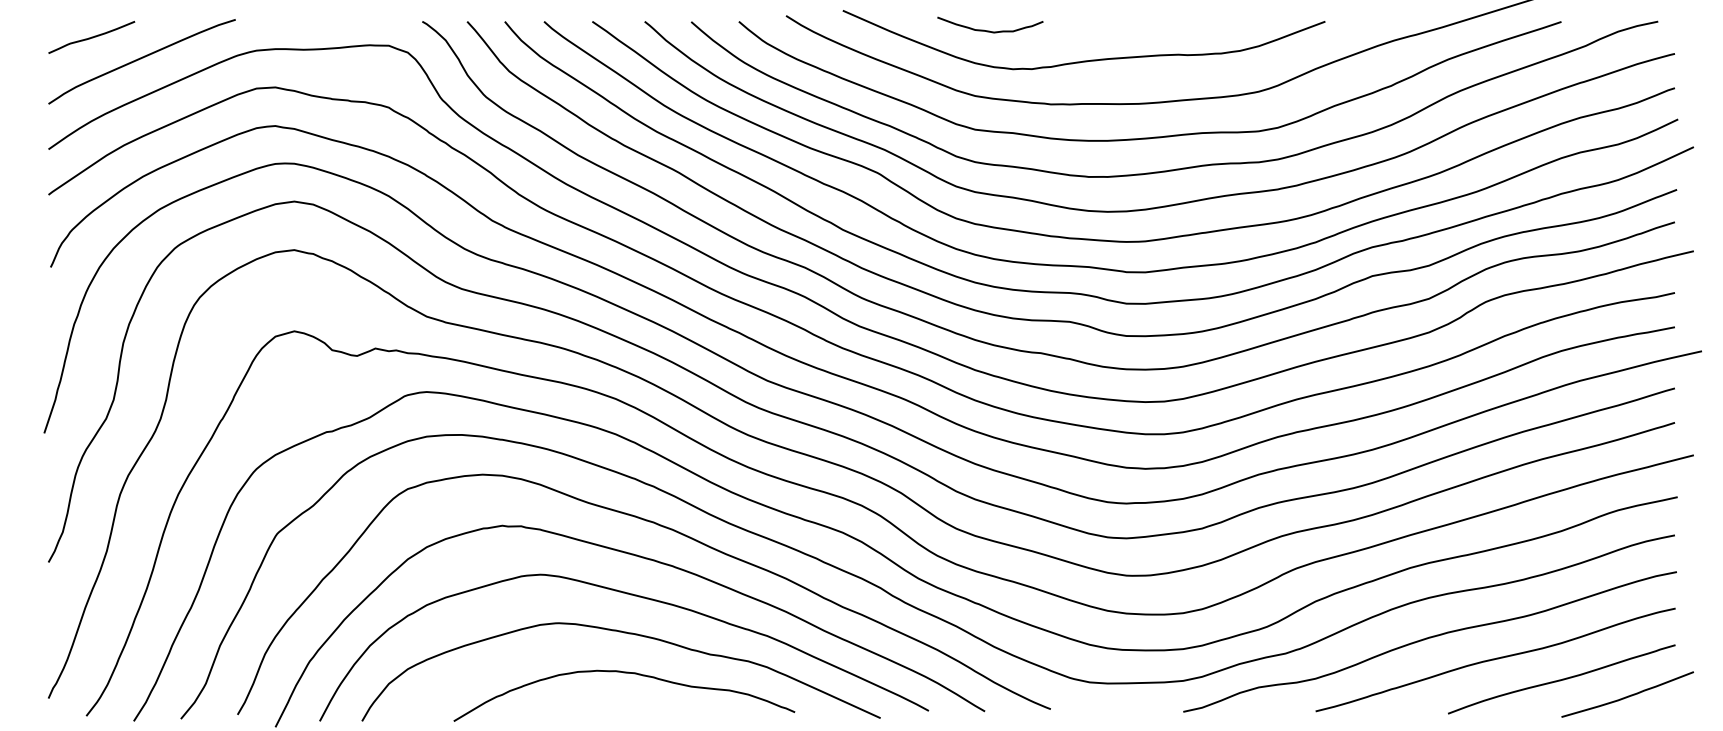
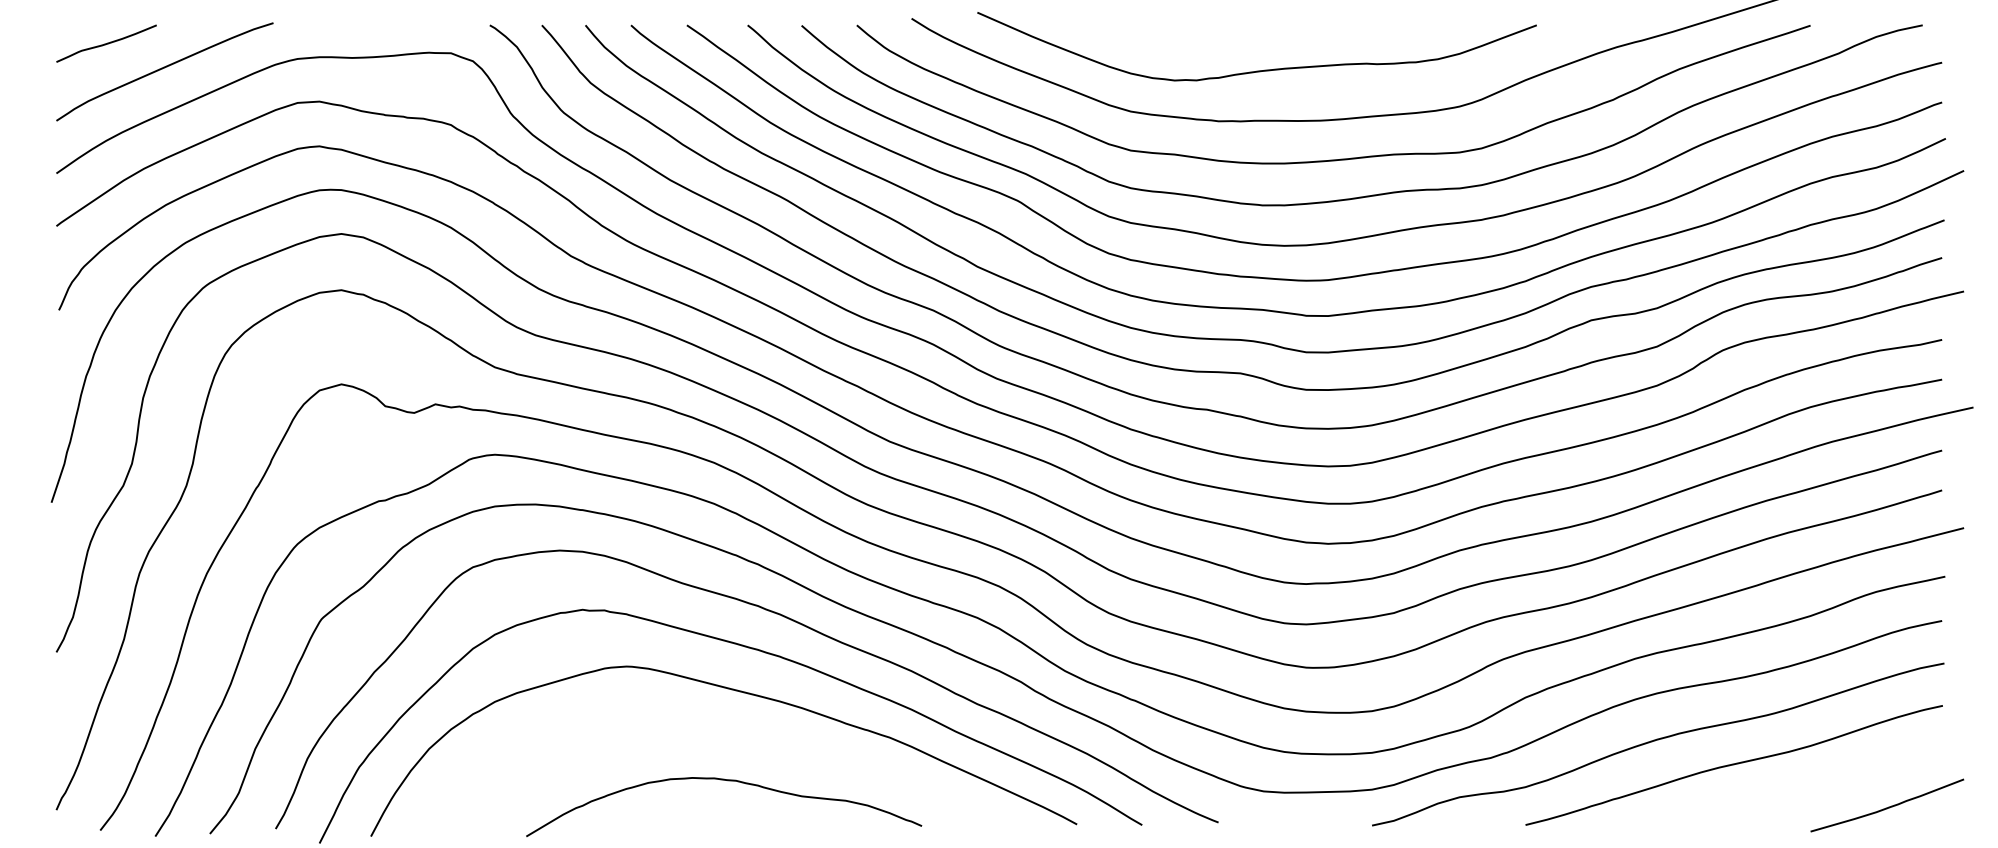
curve: (989, 30) -> (1147, 35), removed
curve: (629, 634) -> (730, 735), removed
curve: (1561, 679) -> (1810, 788), removed

